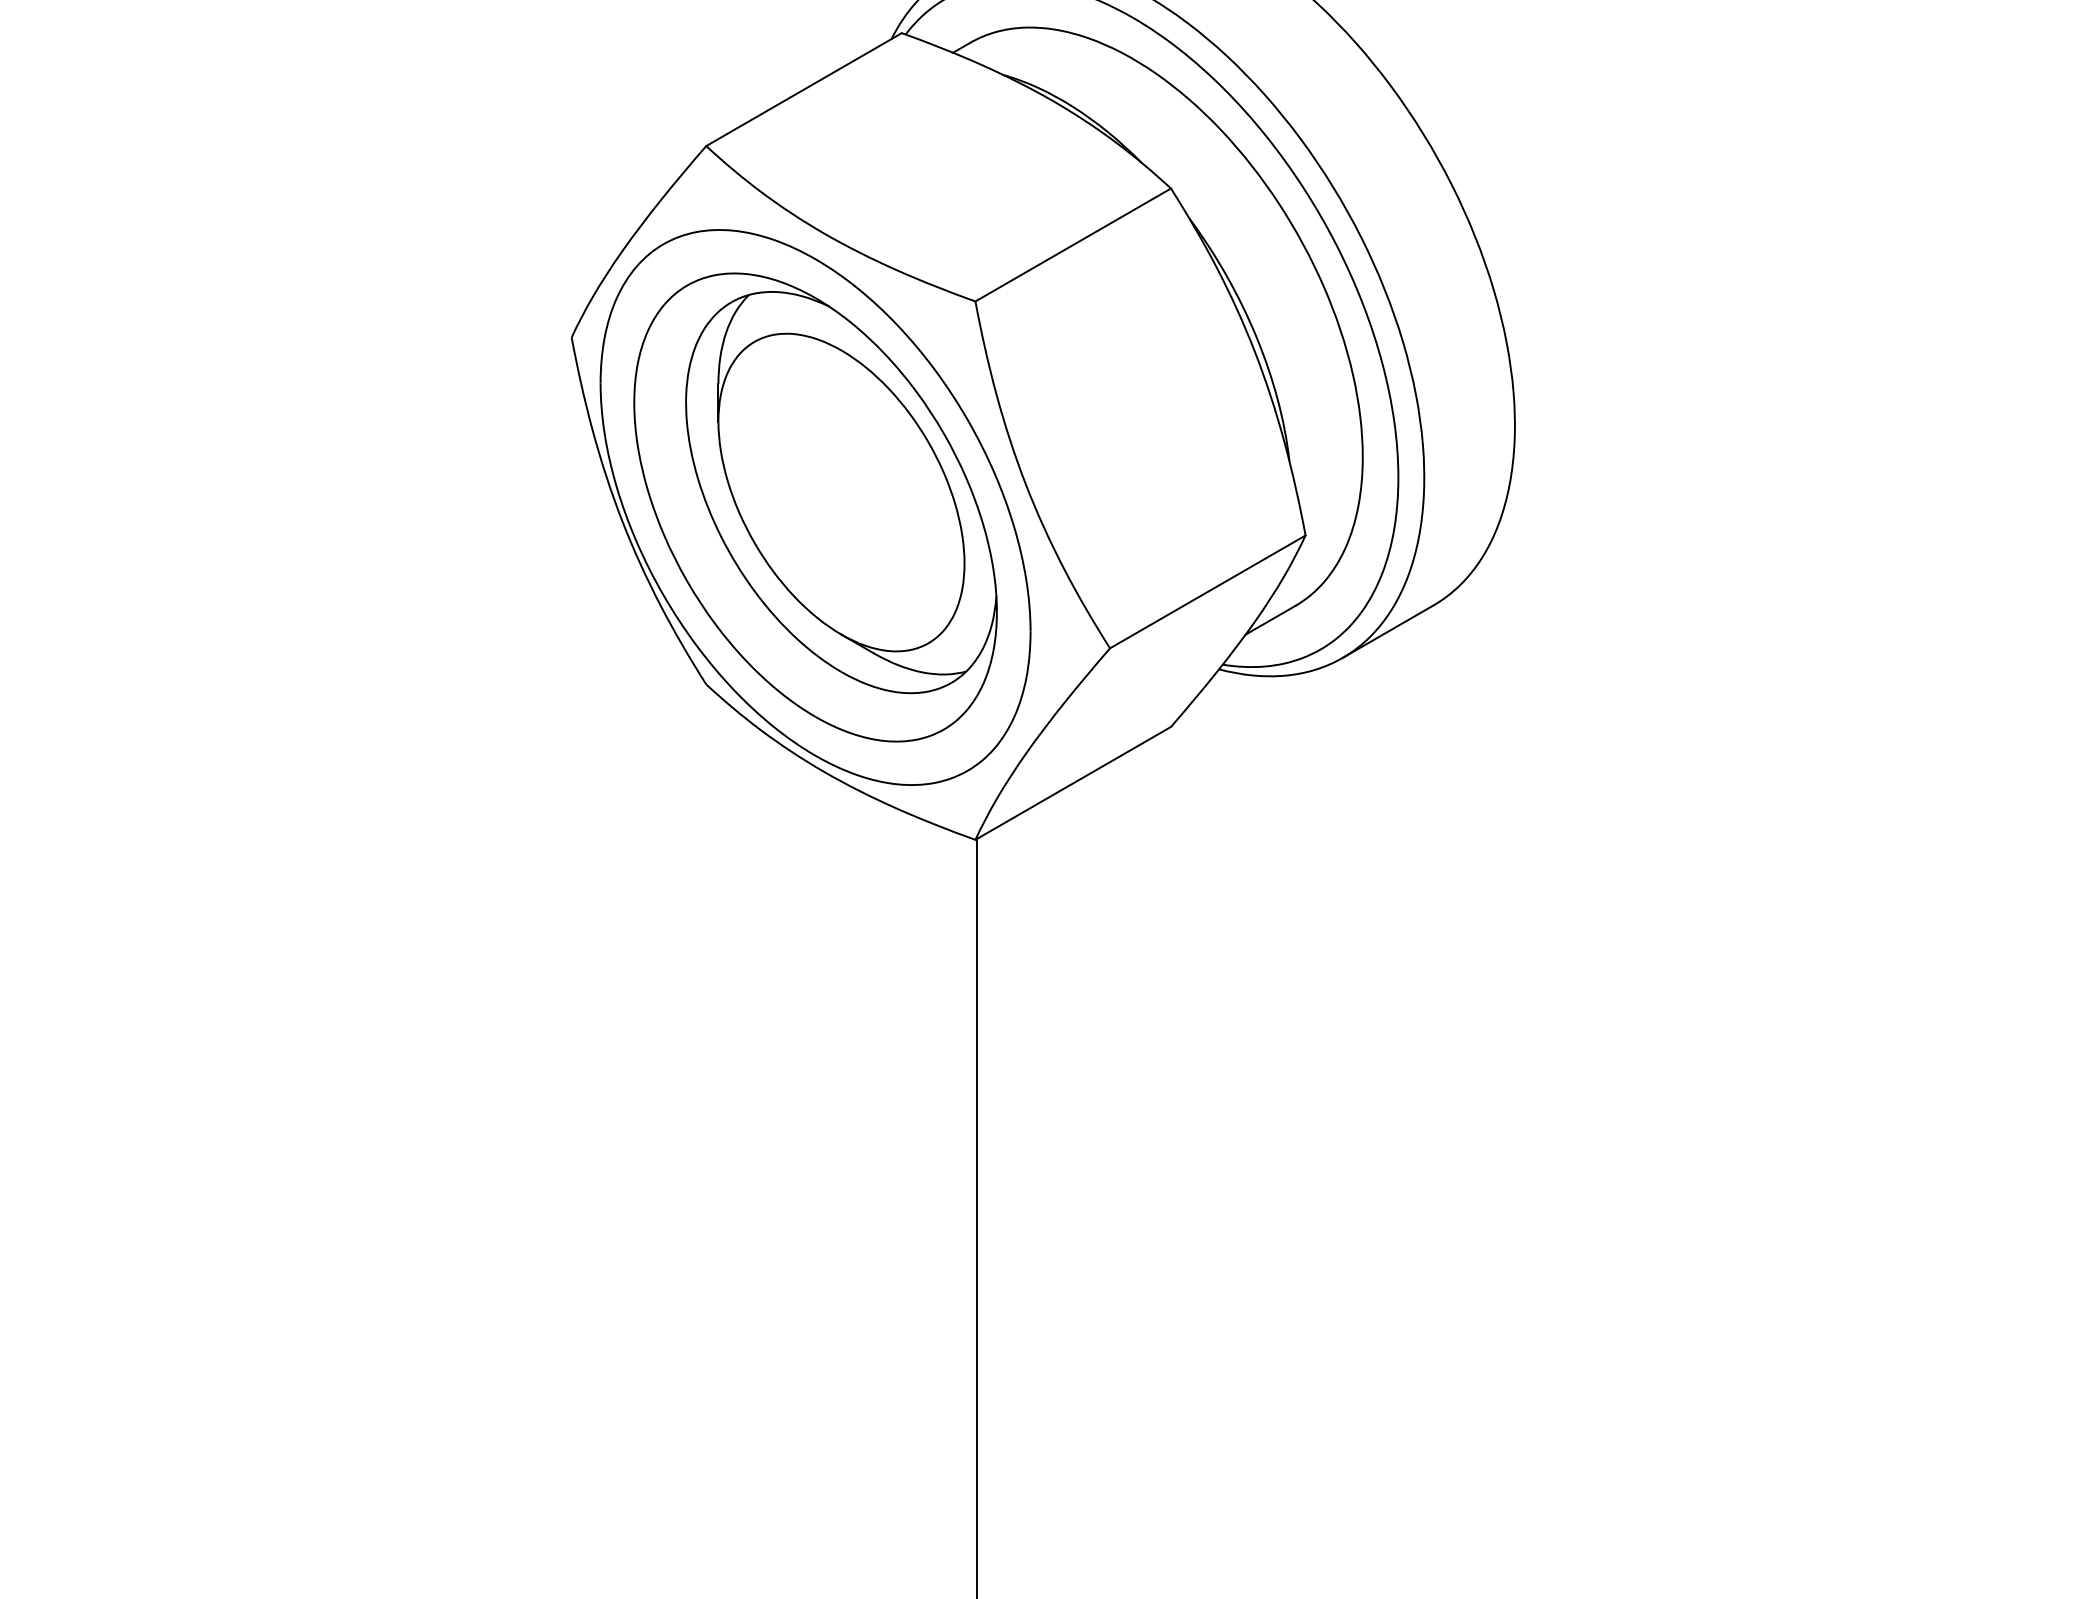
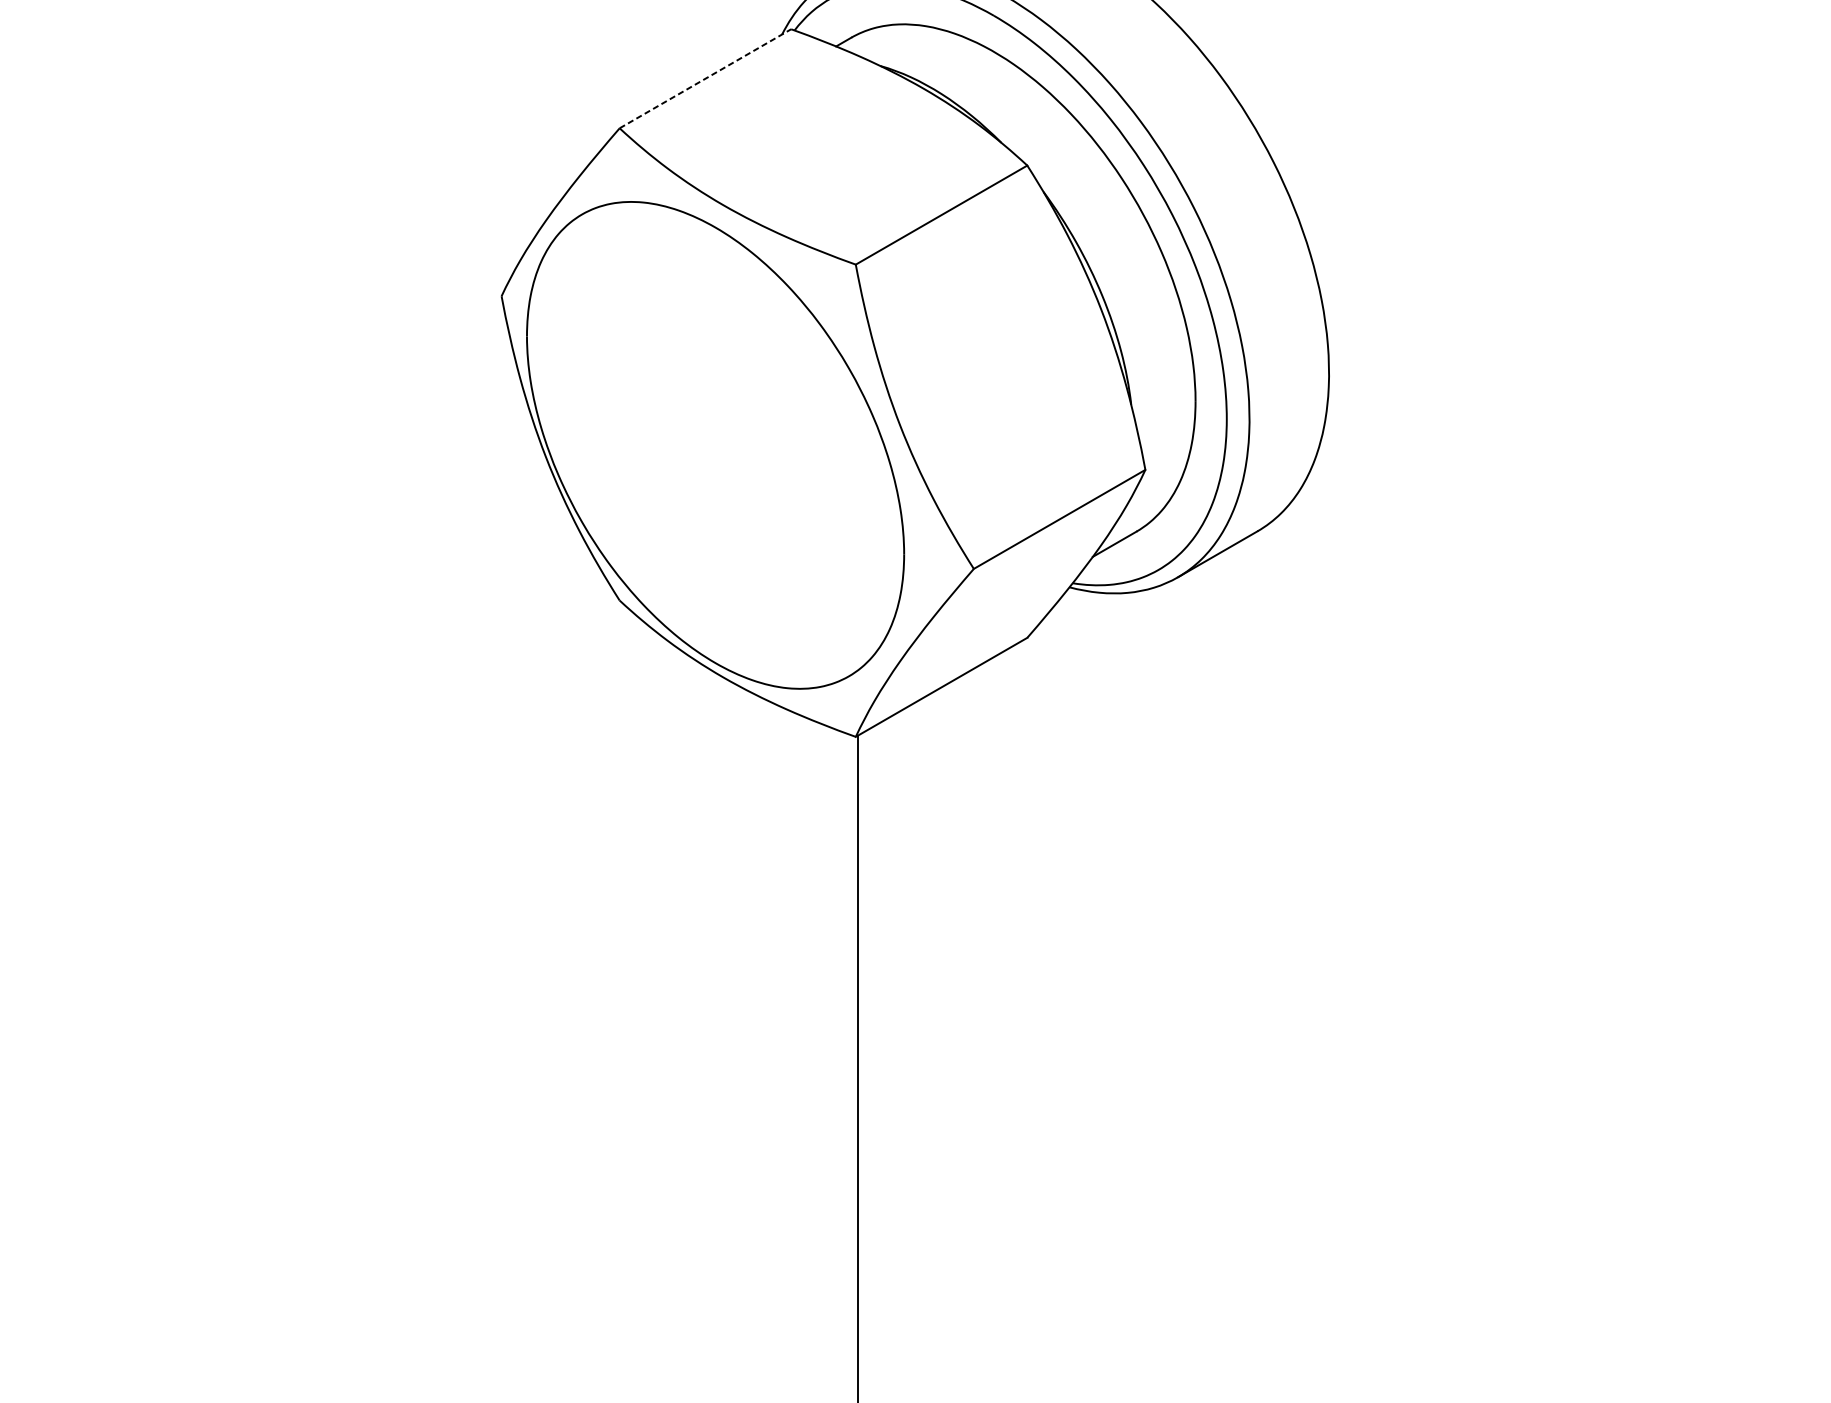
line: (804, 89) -> (705, 78), solid -> dashed
part: (815, 507) -> (715, 445), removed

